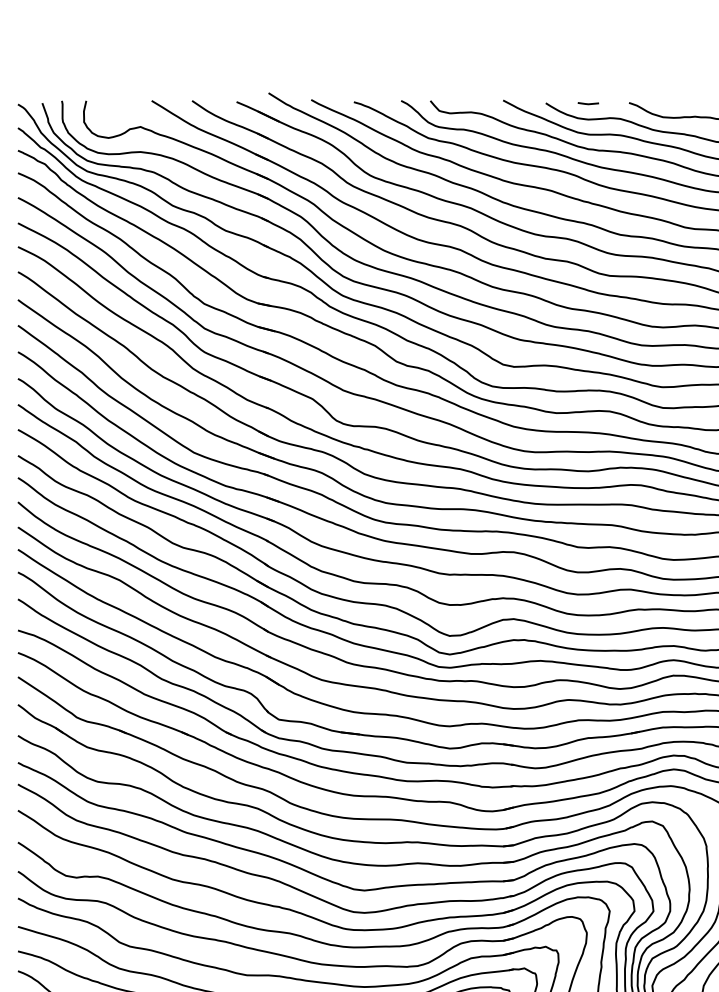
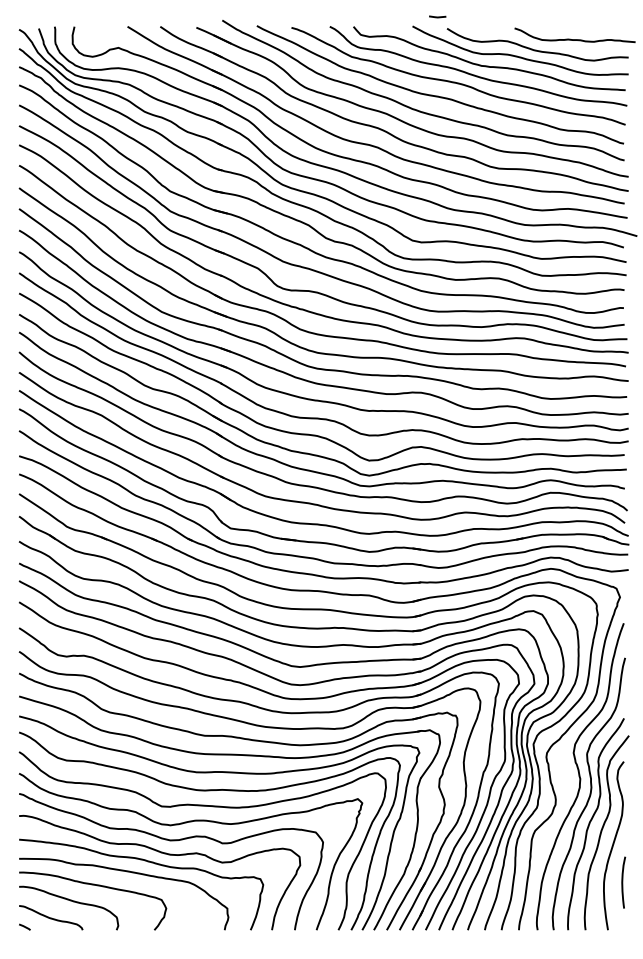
line: (588, 103) -> (437, 16), moved

